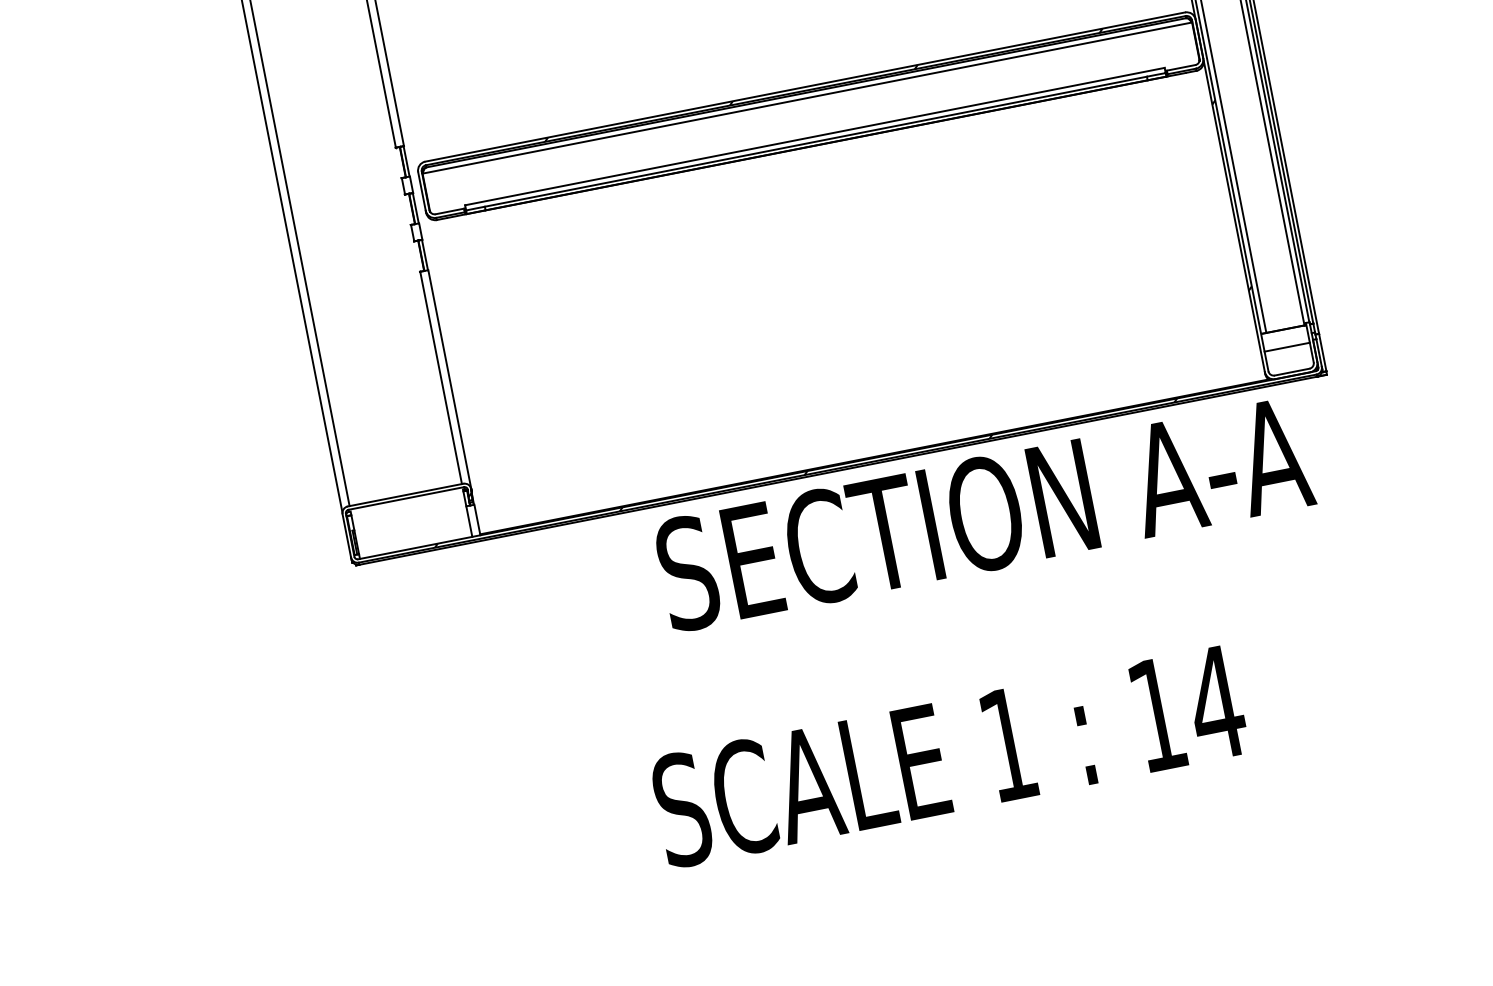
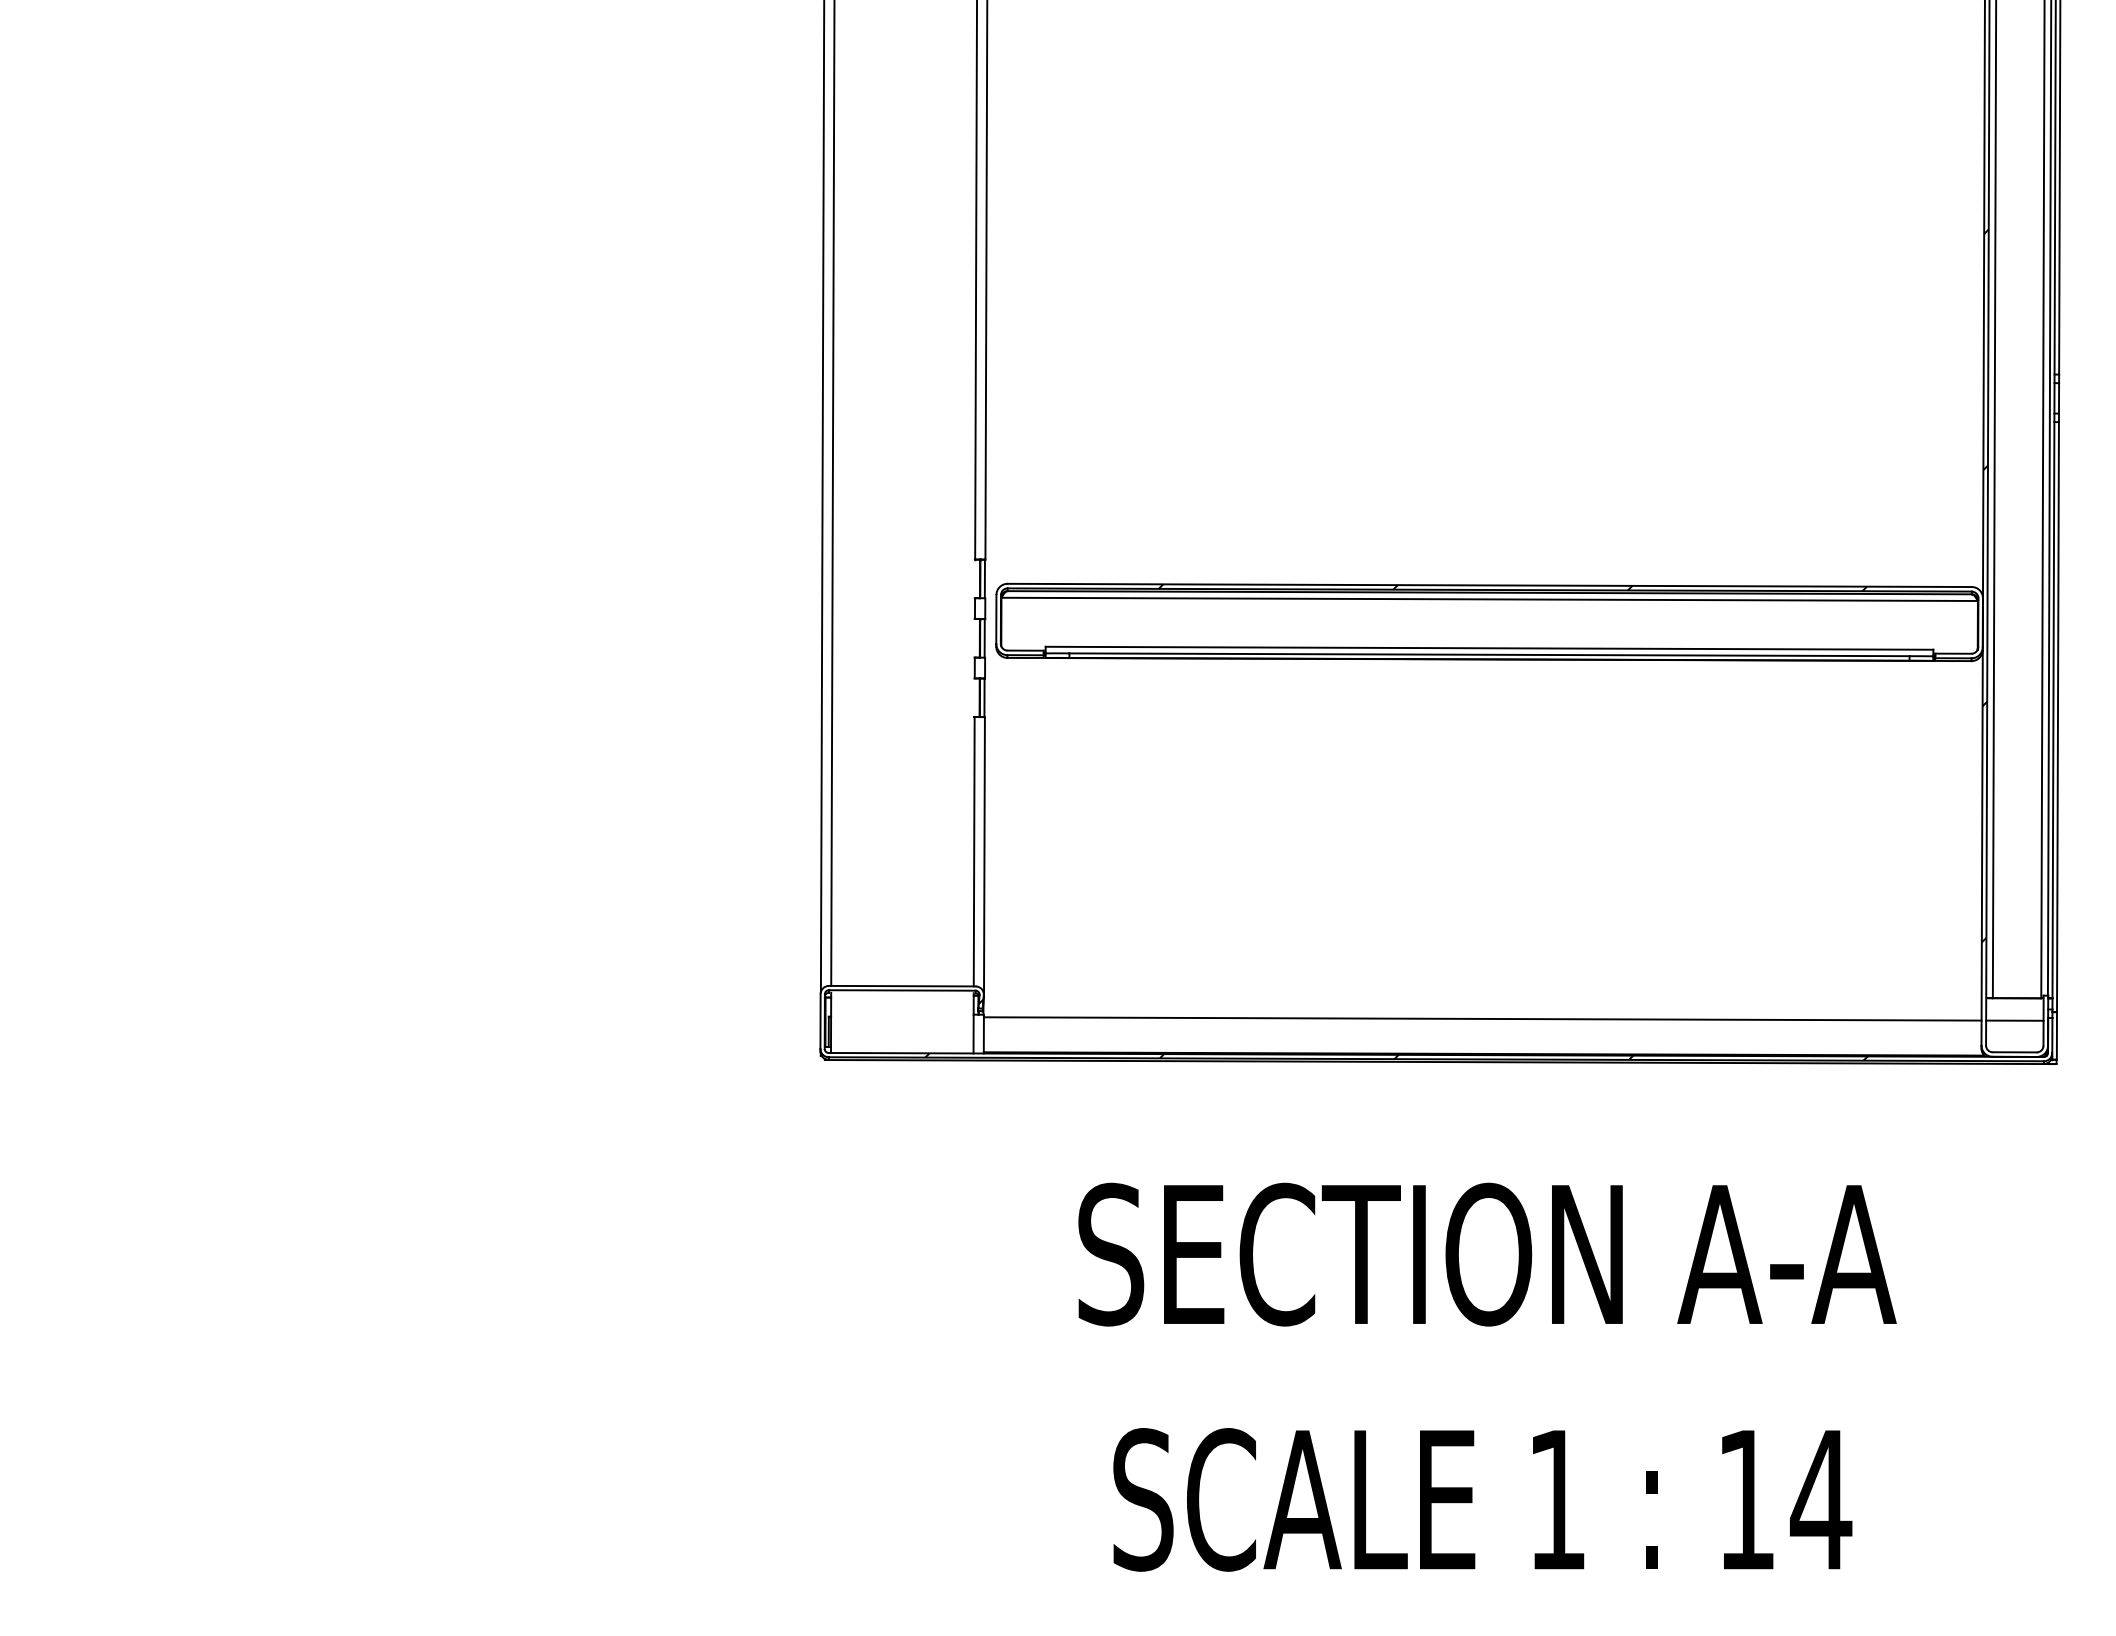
line: (867, 429) -> (1482, 1018), added
text: (984, 514) -> (1487, 1254), moved
text: (949, 756) -> (1482, 1499), moved

